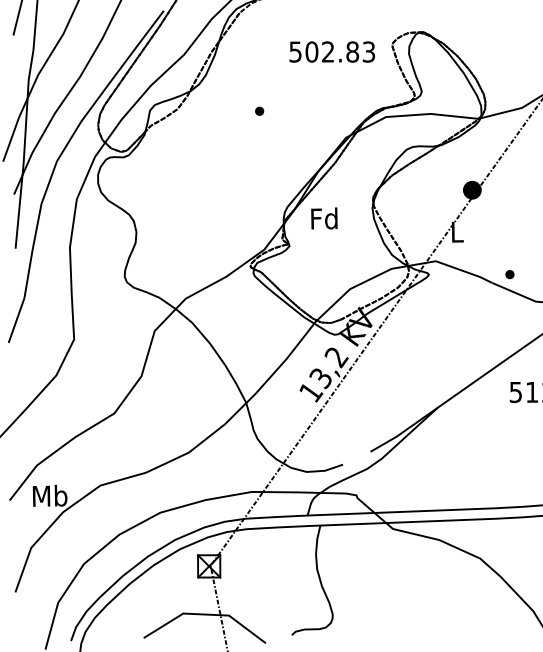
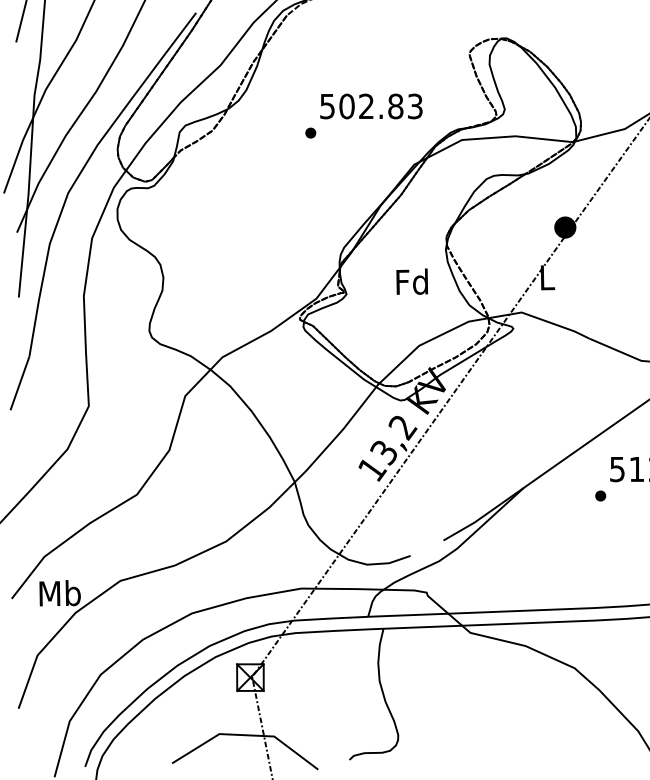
text: (331, 51) -> (370, 105), moved
text: (324, 218) -> (412, 281), moved
part: (509, 274) -> (600, 495), moved

